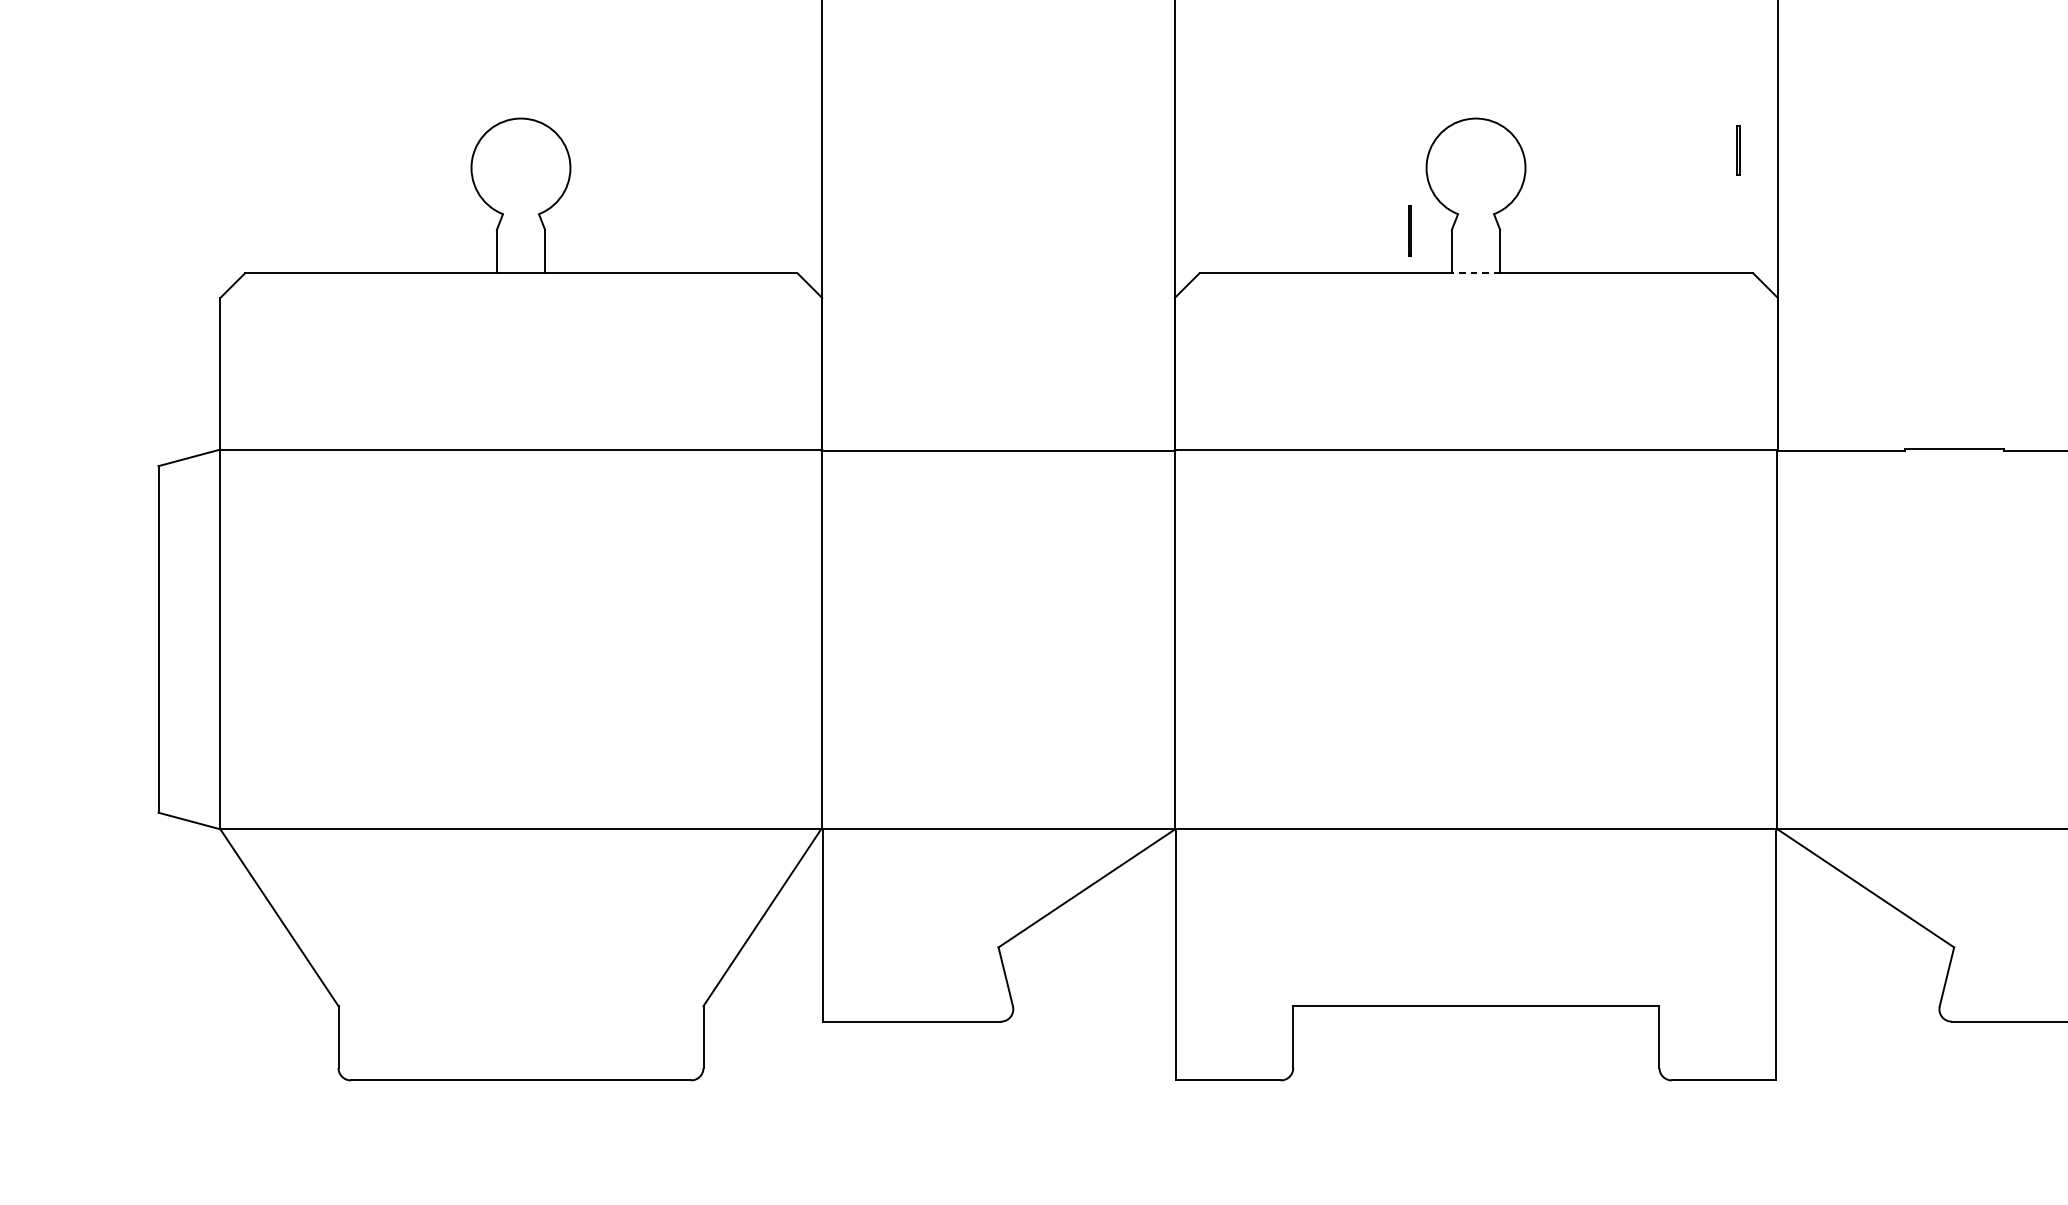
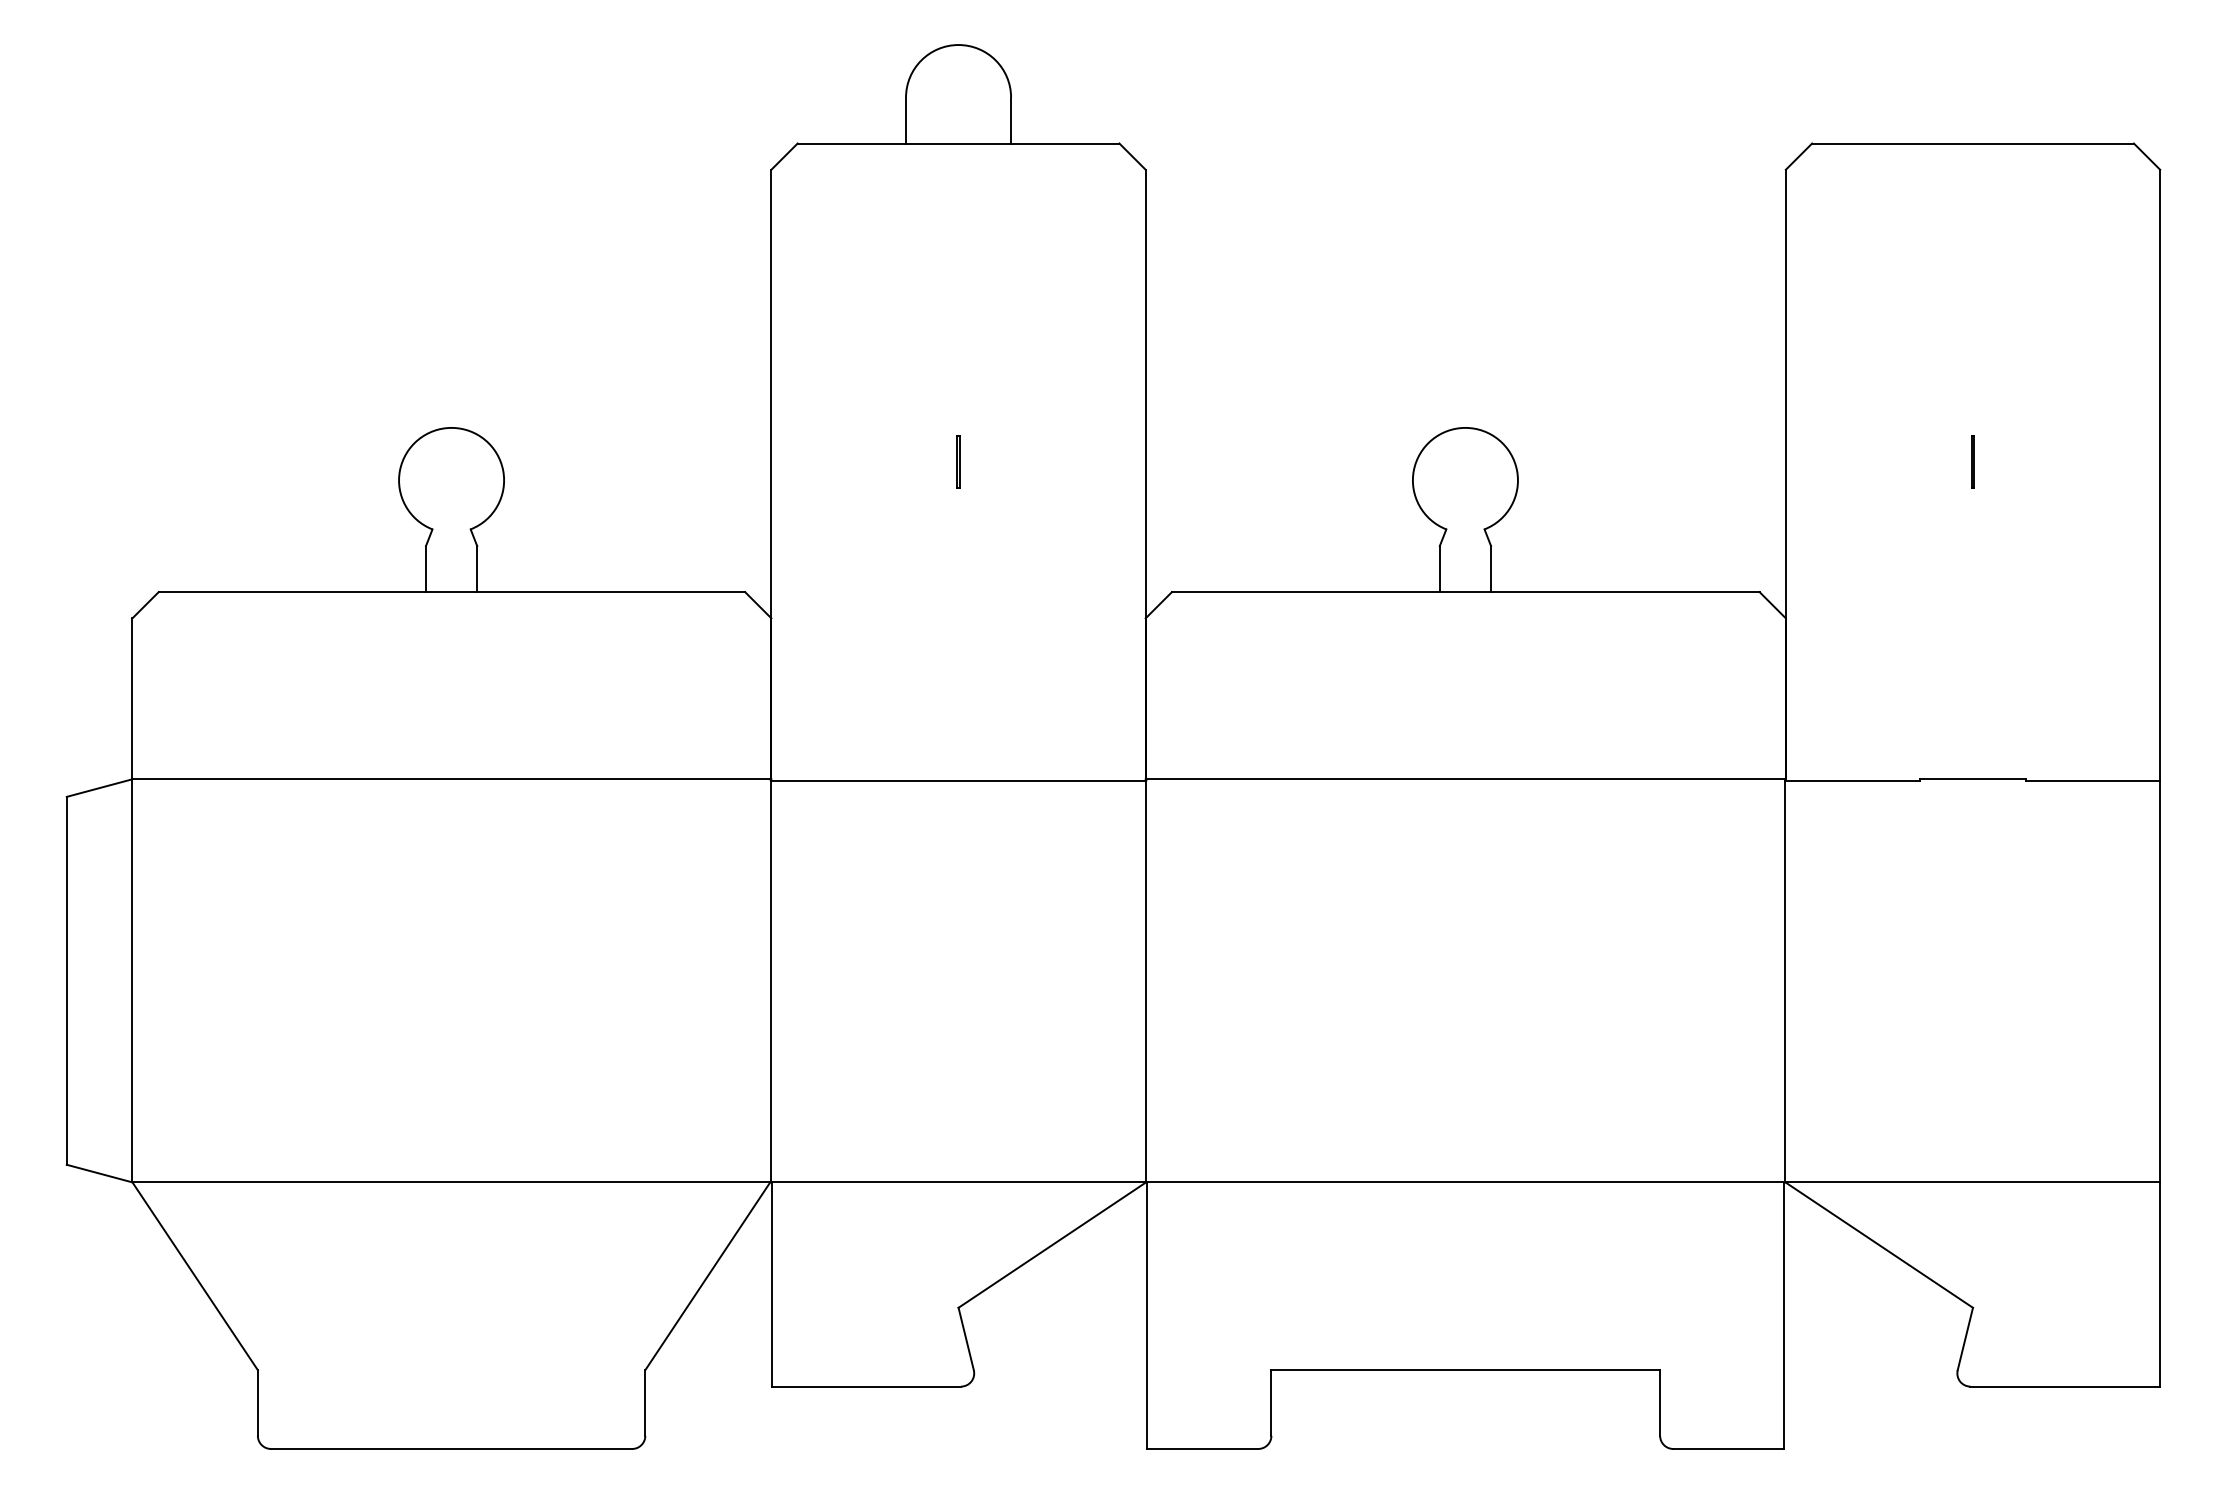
line: (1737, 150) -> (1972, 461), moved
line: (1409, 230) -> (957, 461), moved
line: (1476, 273) -> (1465, 592), dashed -> solid

